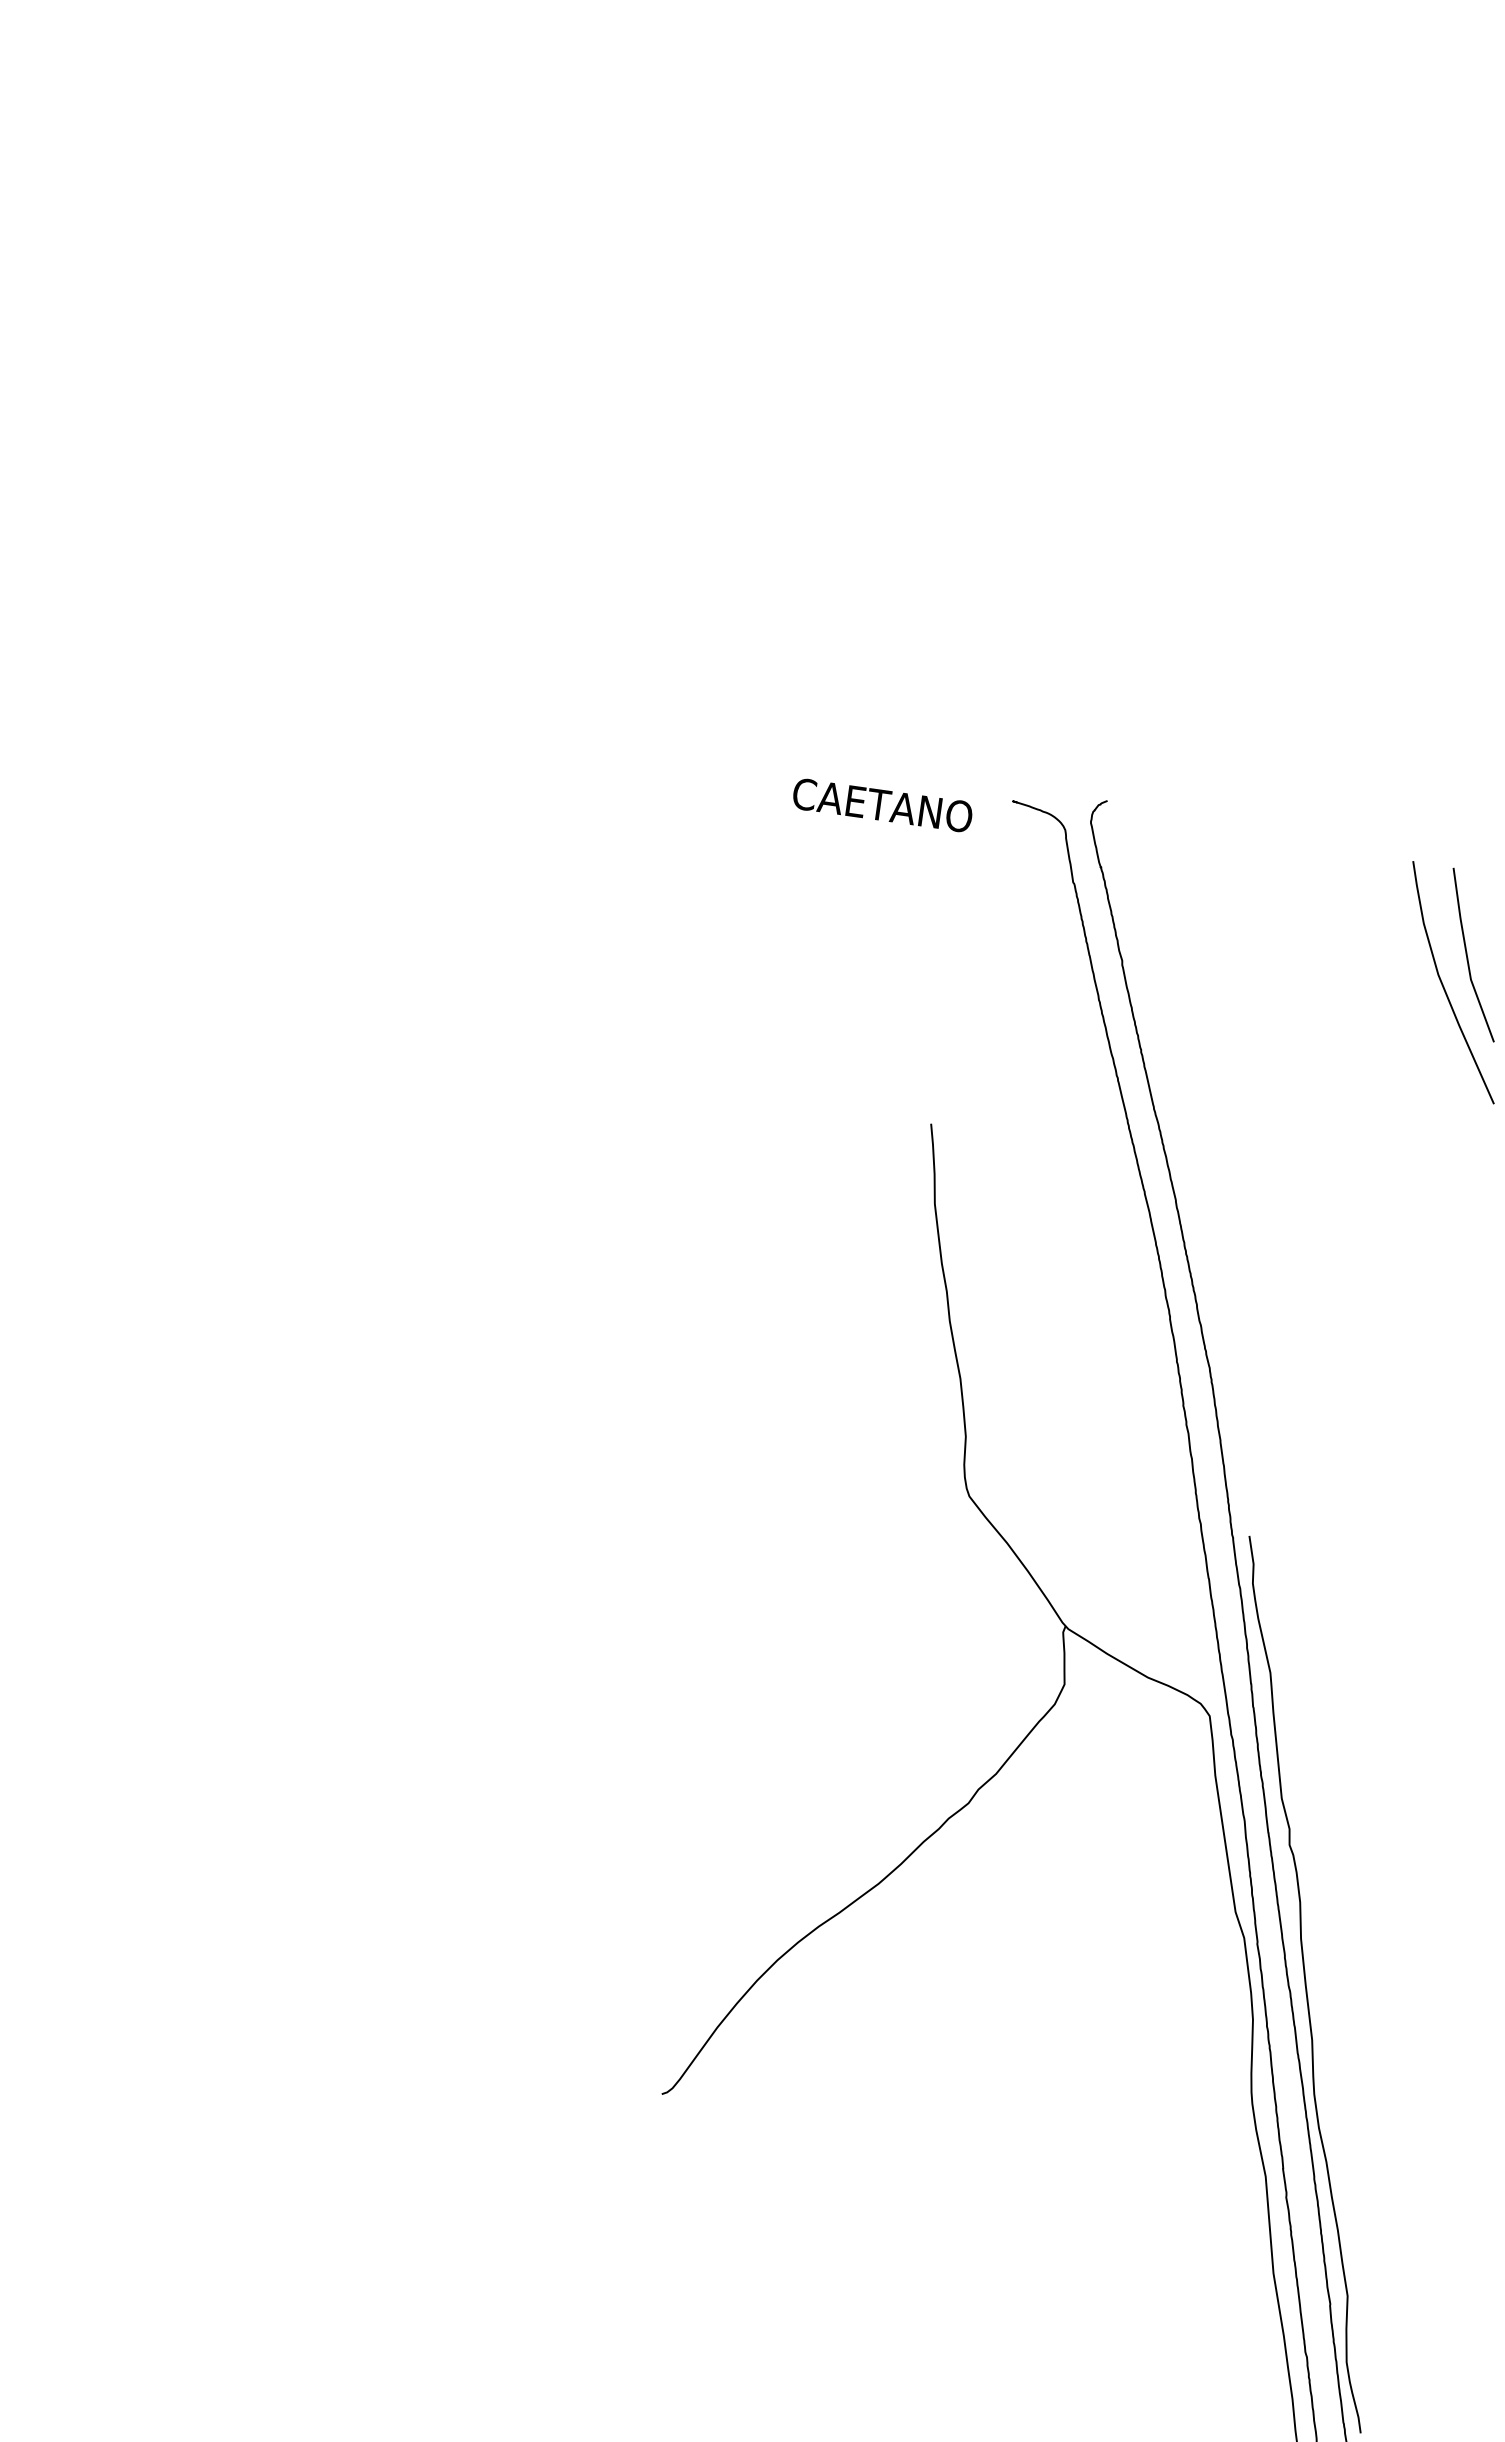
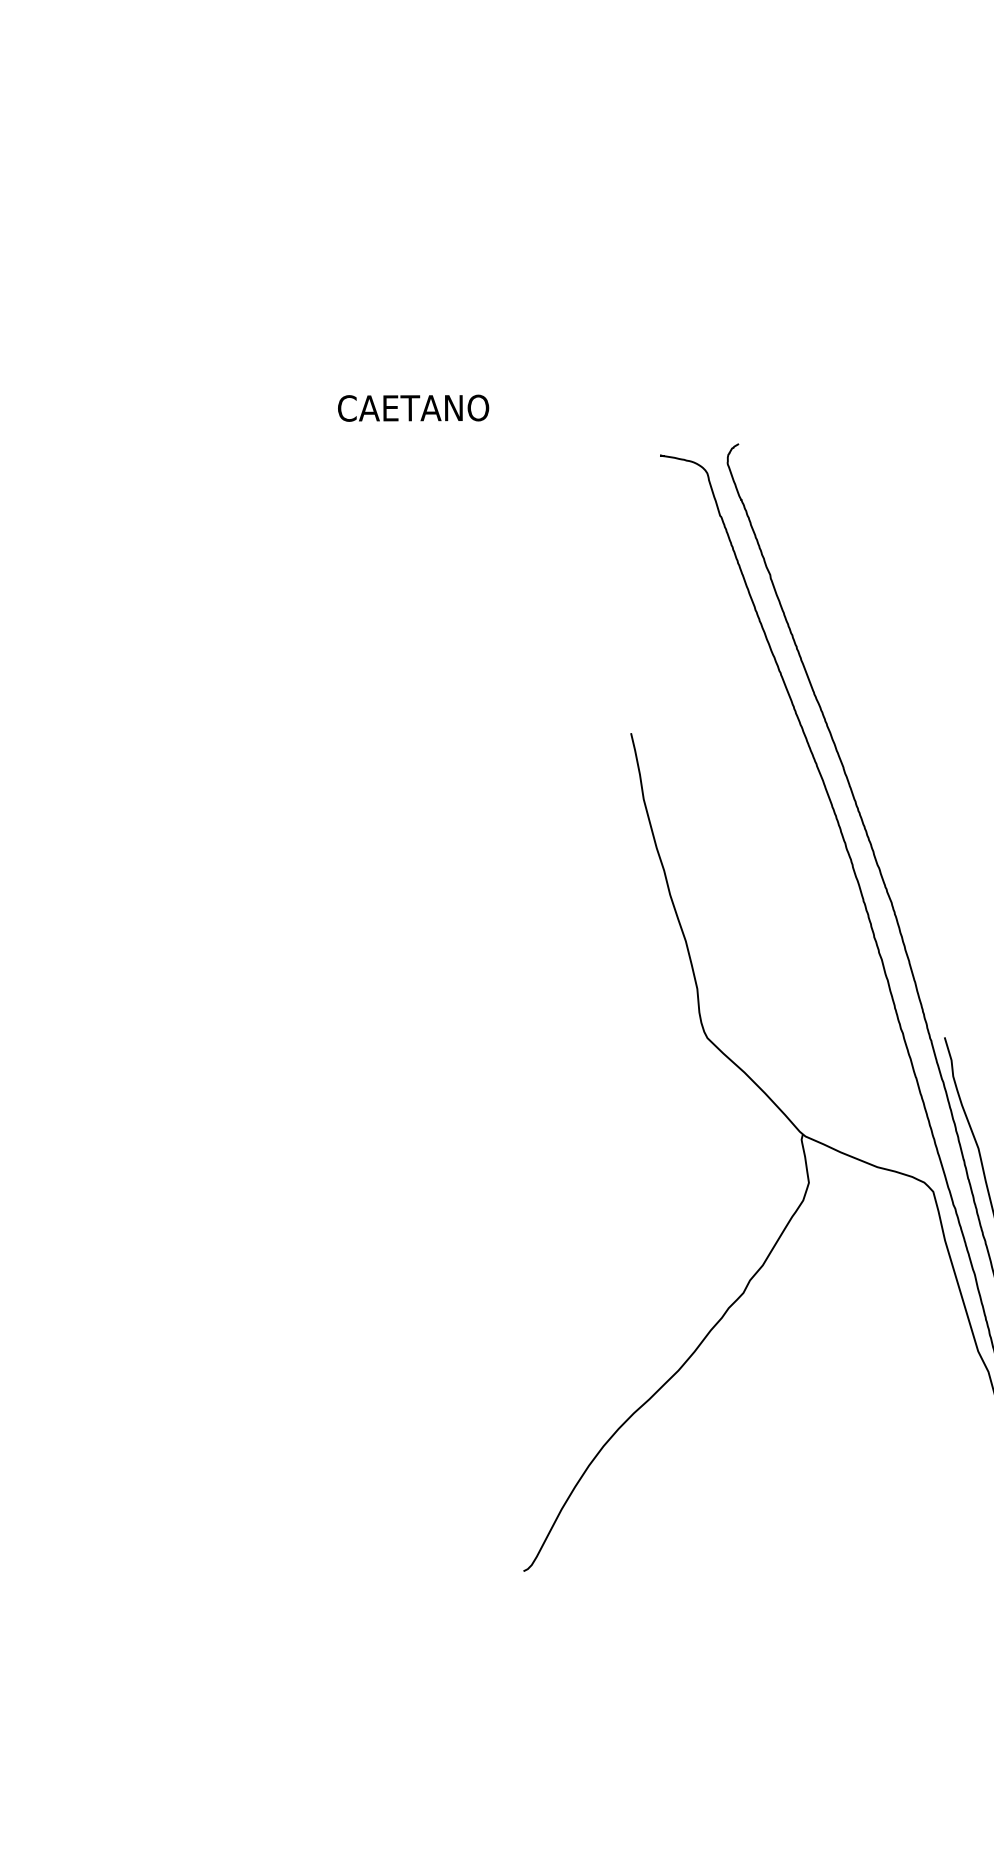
text: (882, 805) -> (413, 408), moved

